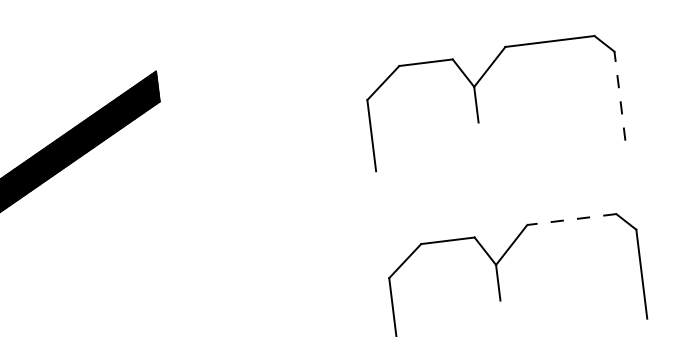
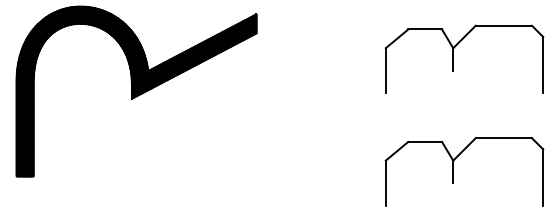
line: (620, 95) -> (543, 64), dashed -> solid
line: (571, 220) -> (503, 138), dashed -> solid

